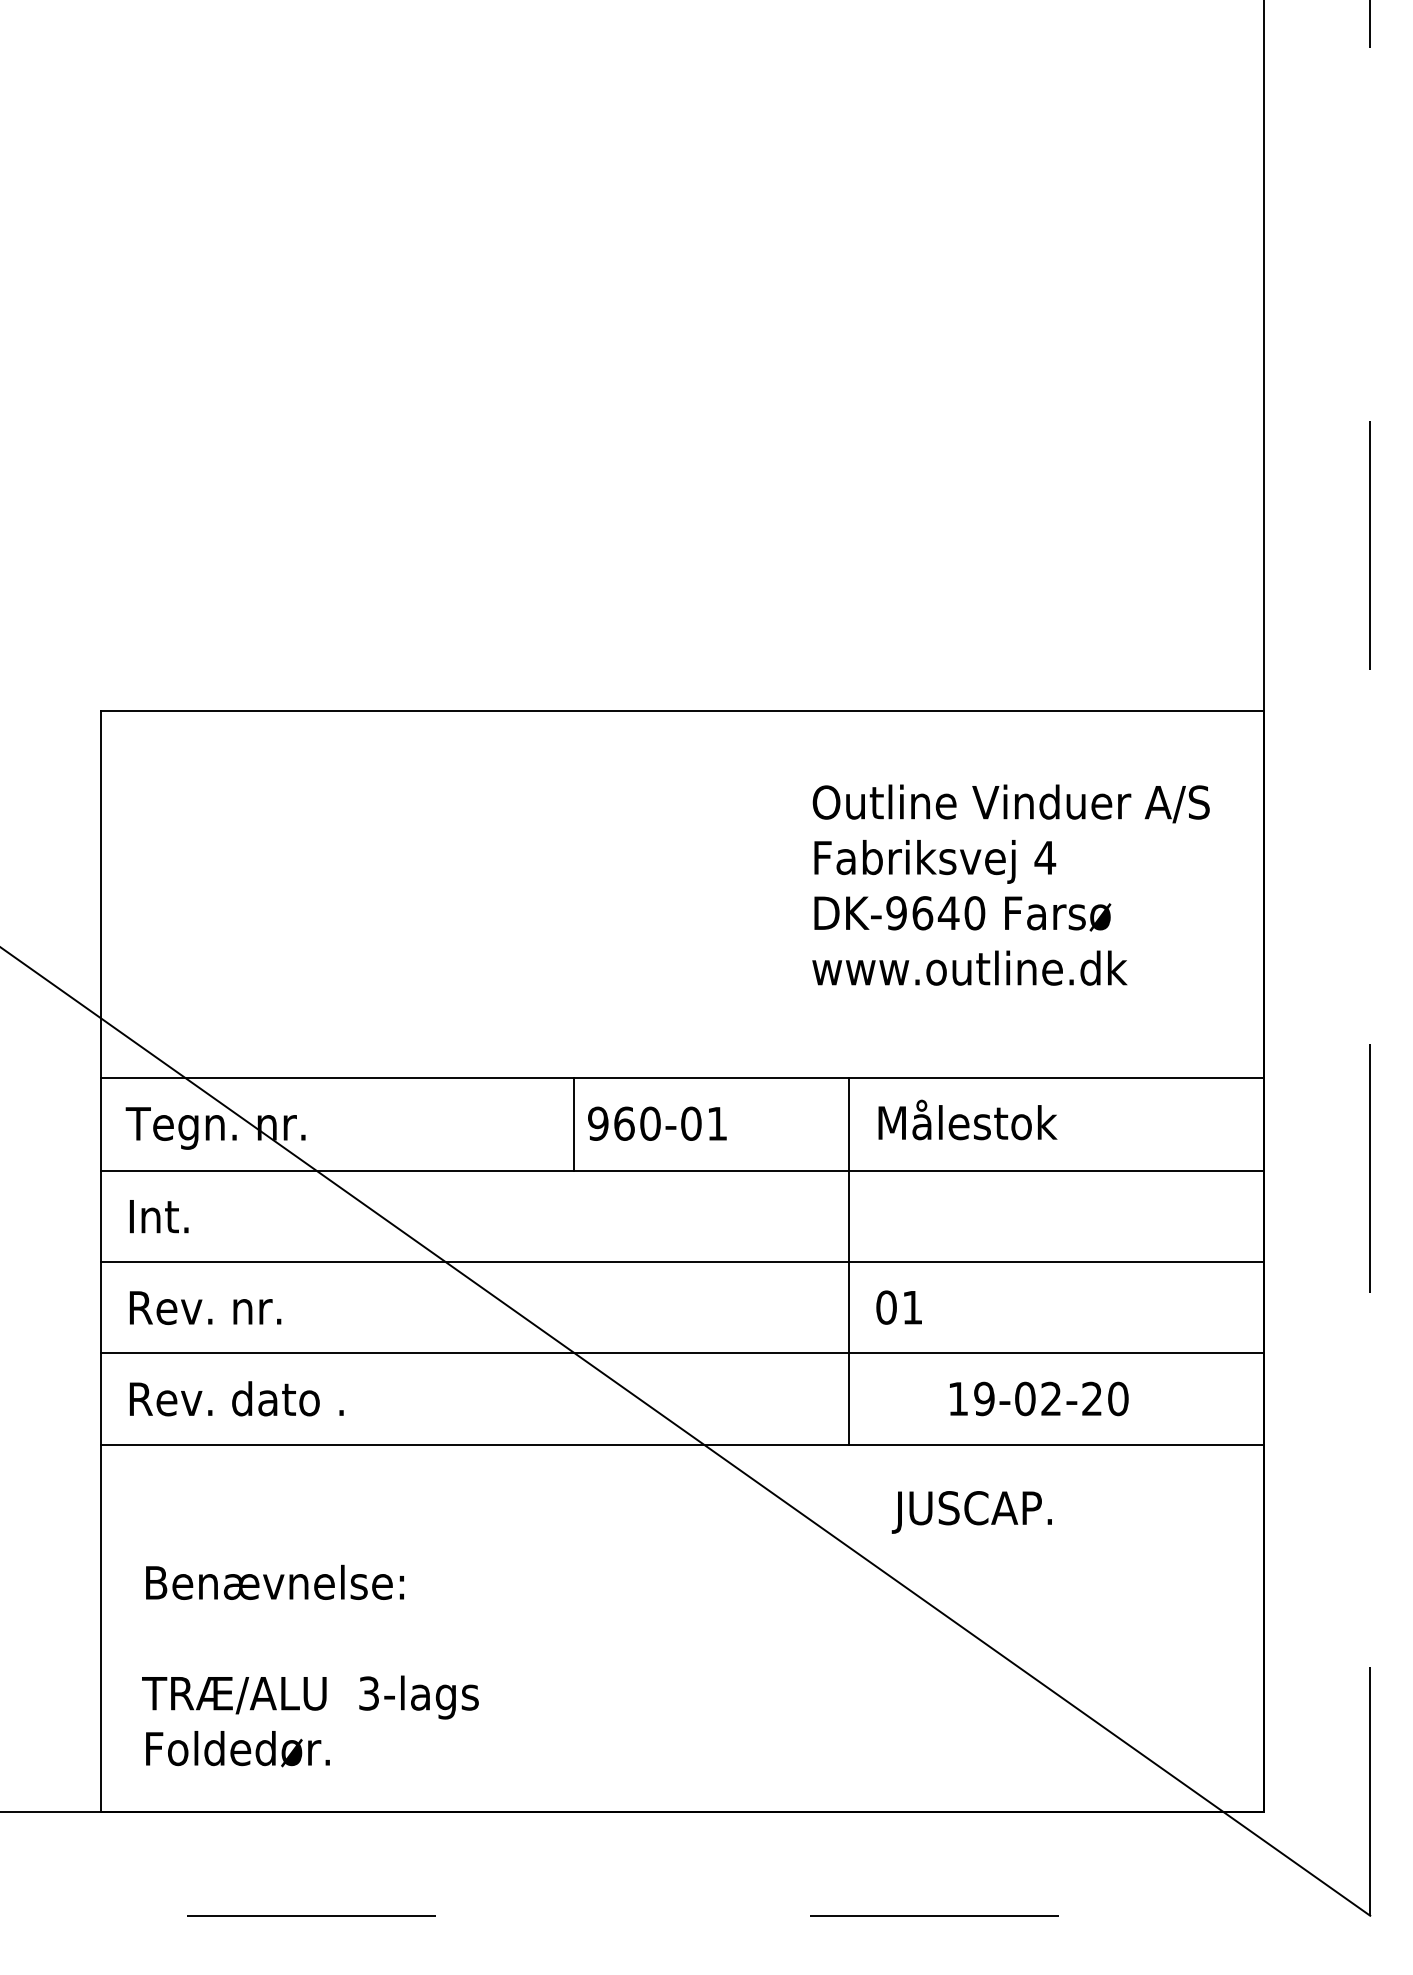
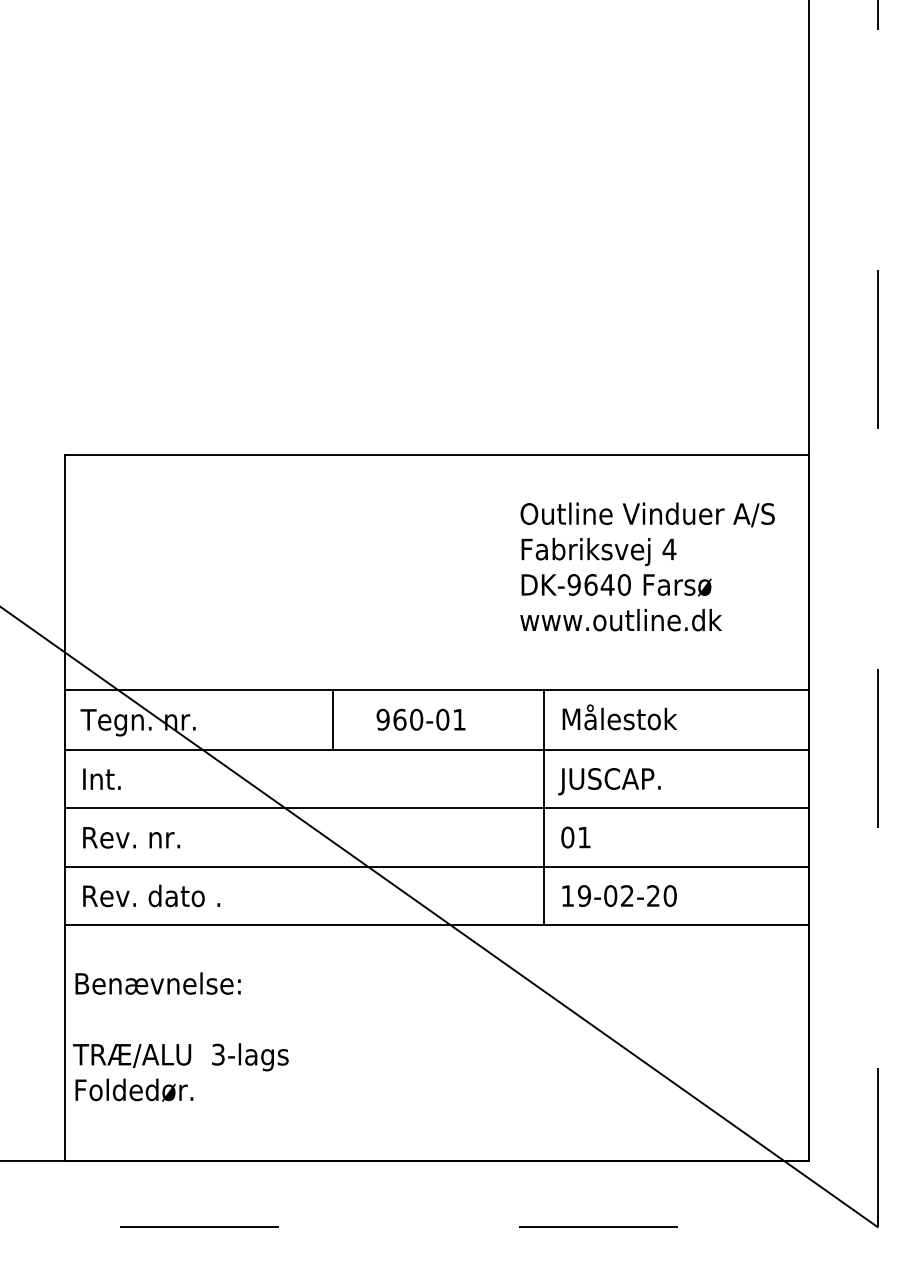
line: (573, 1123) -> (333, 719), moved
text: (1039, 1398) -> (619, 895), moved
text: (971, 1512) -> (609, 781), moved
text: (309, 1665) -> (180, 1036), moved

